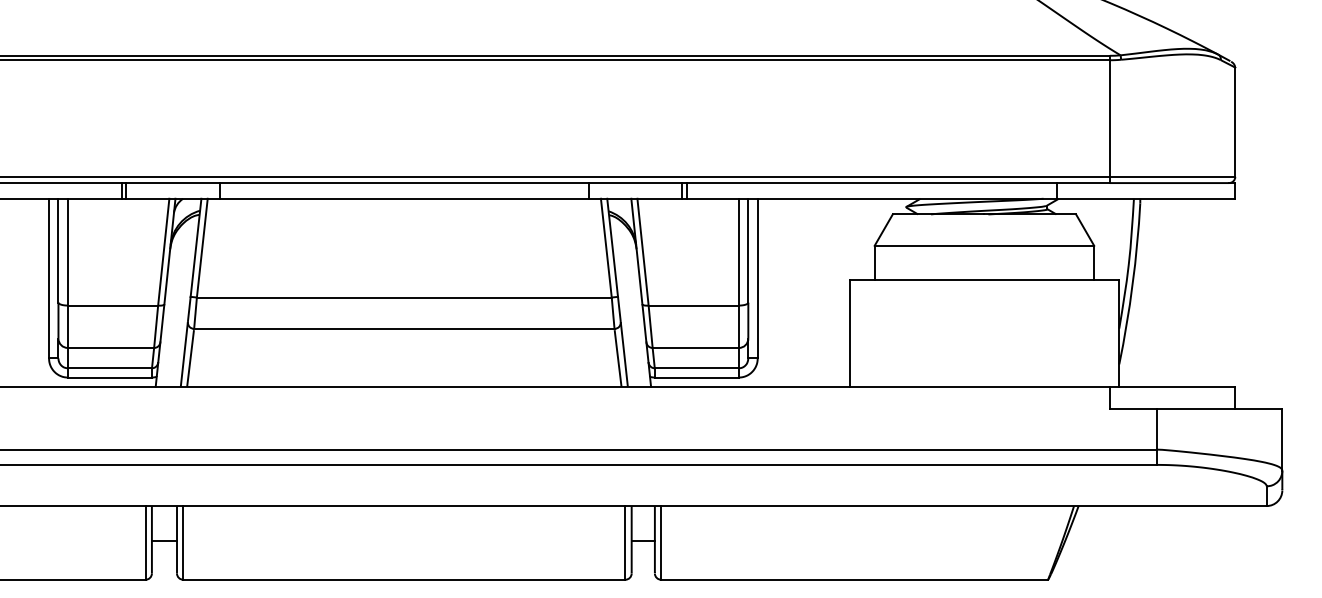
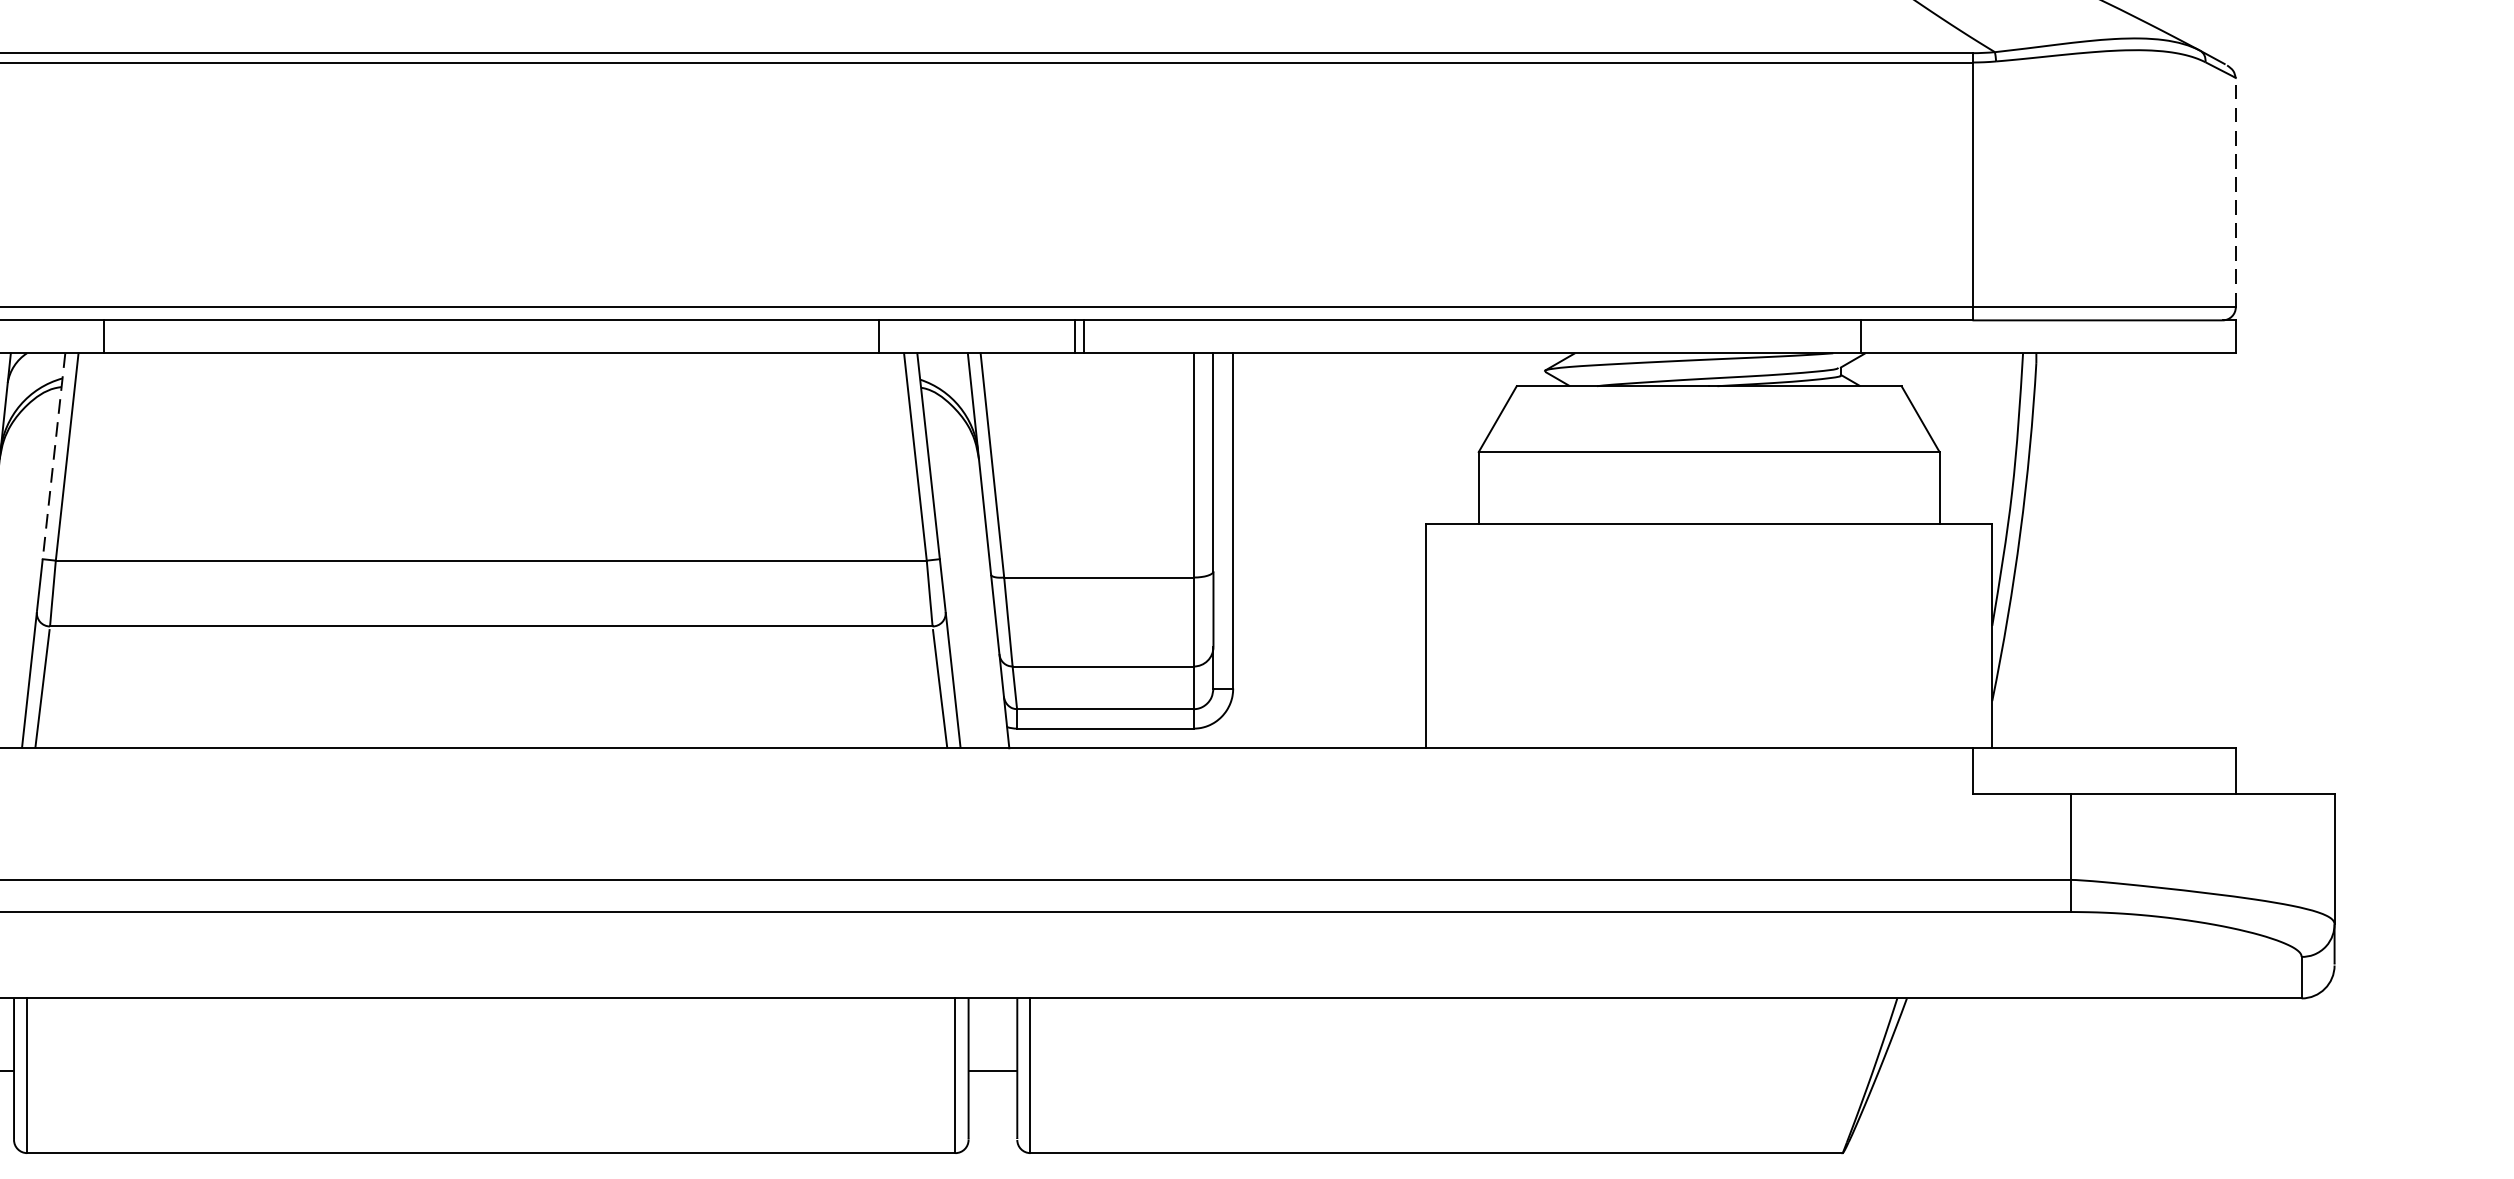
line: (1235, 122) -> (2236, 193), solid -> dashed
line: (195, 248) -> (52, 457), solid -> dashed

